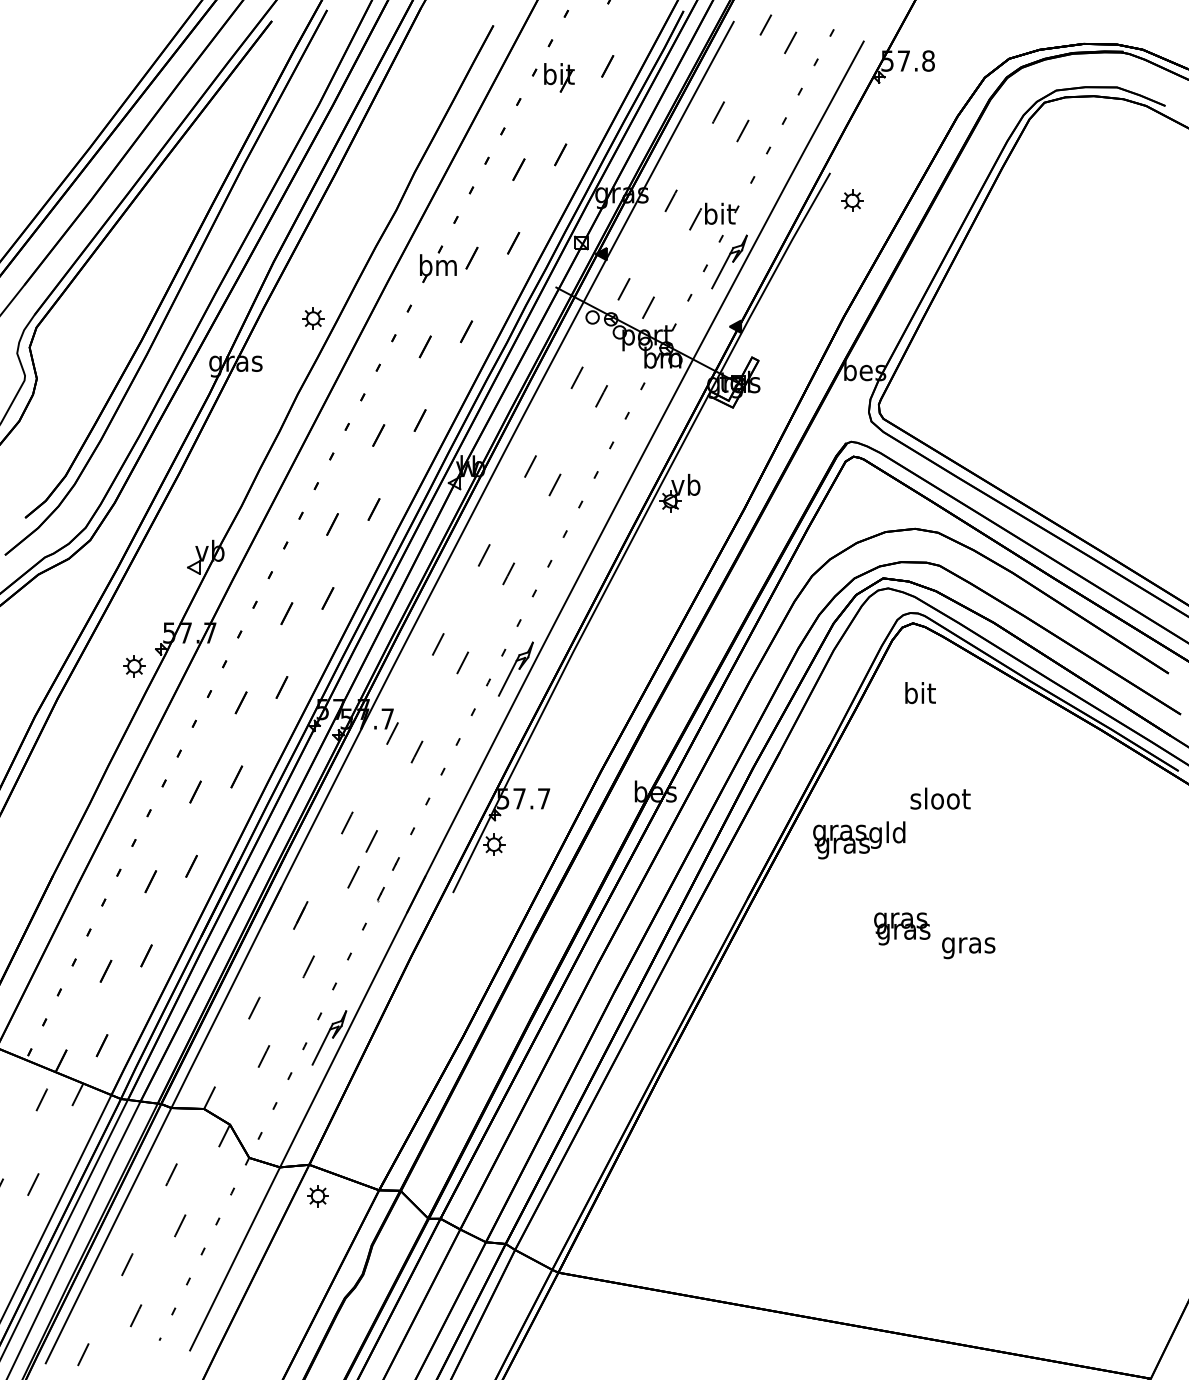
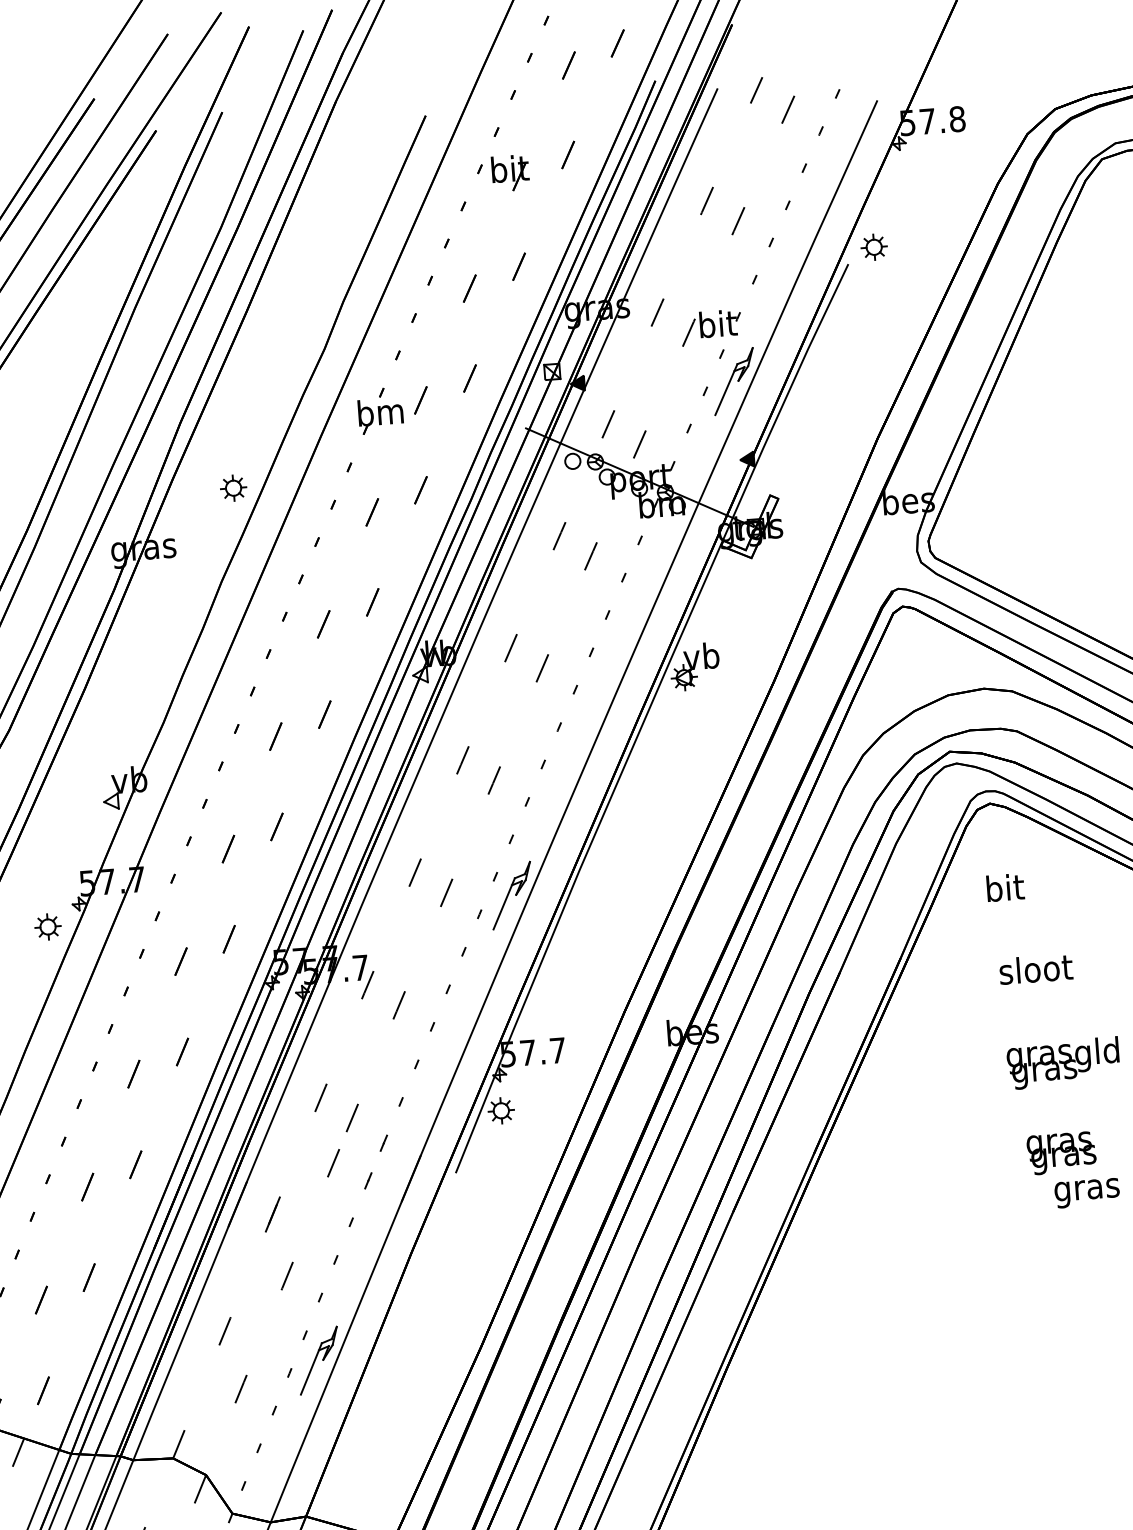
part: (852, 200) -> (874, 246), moved
text: (940, 798) -> (1035, 969), moved
text: (859, 840) -> (1063, 1063), moved
text: (902, 928) -> (1062, 1152), moved

